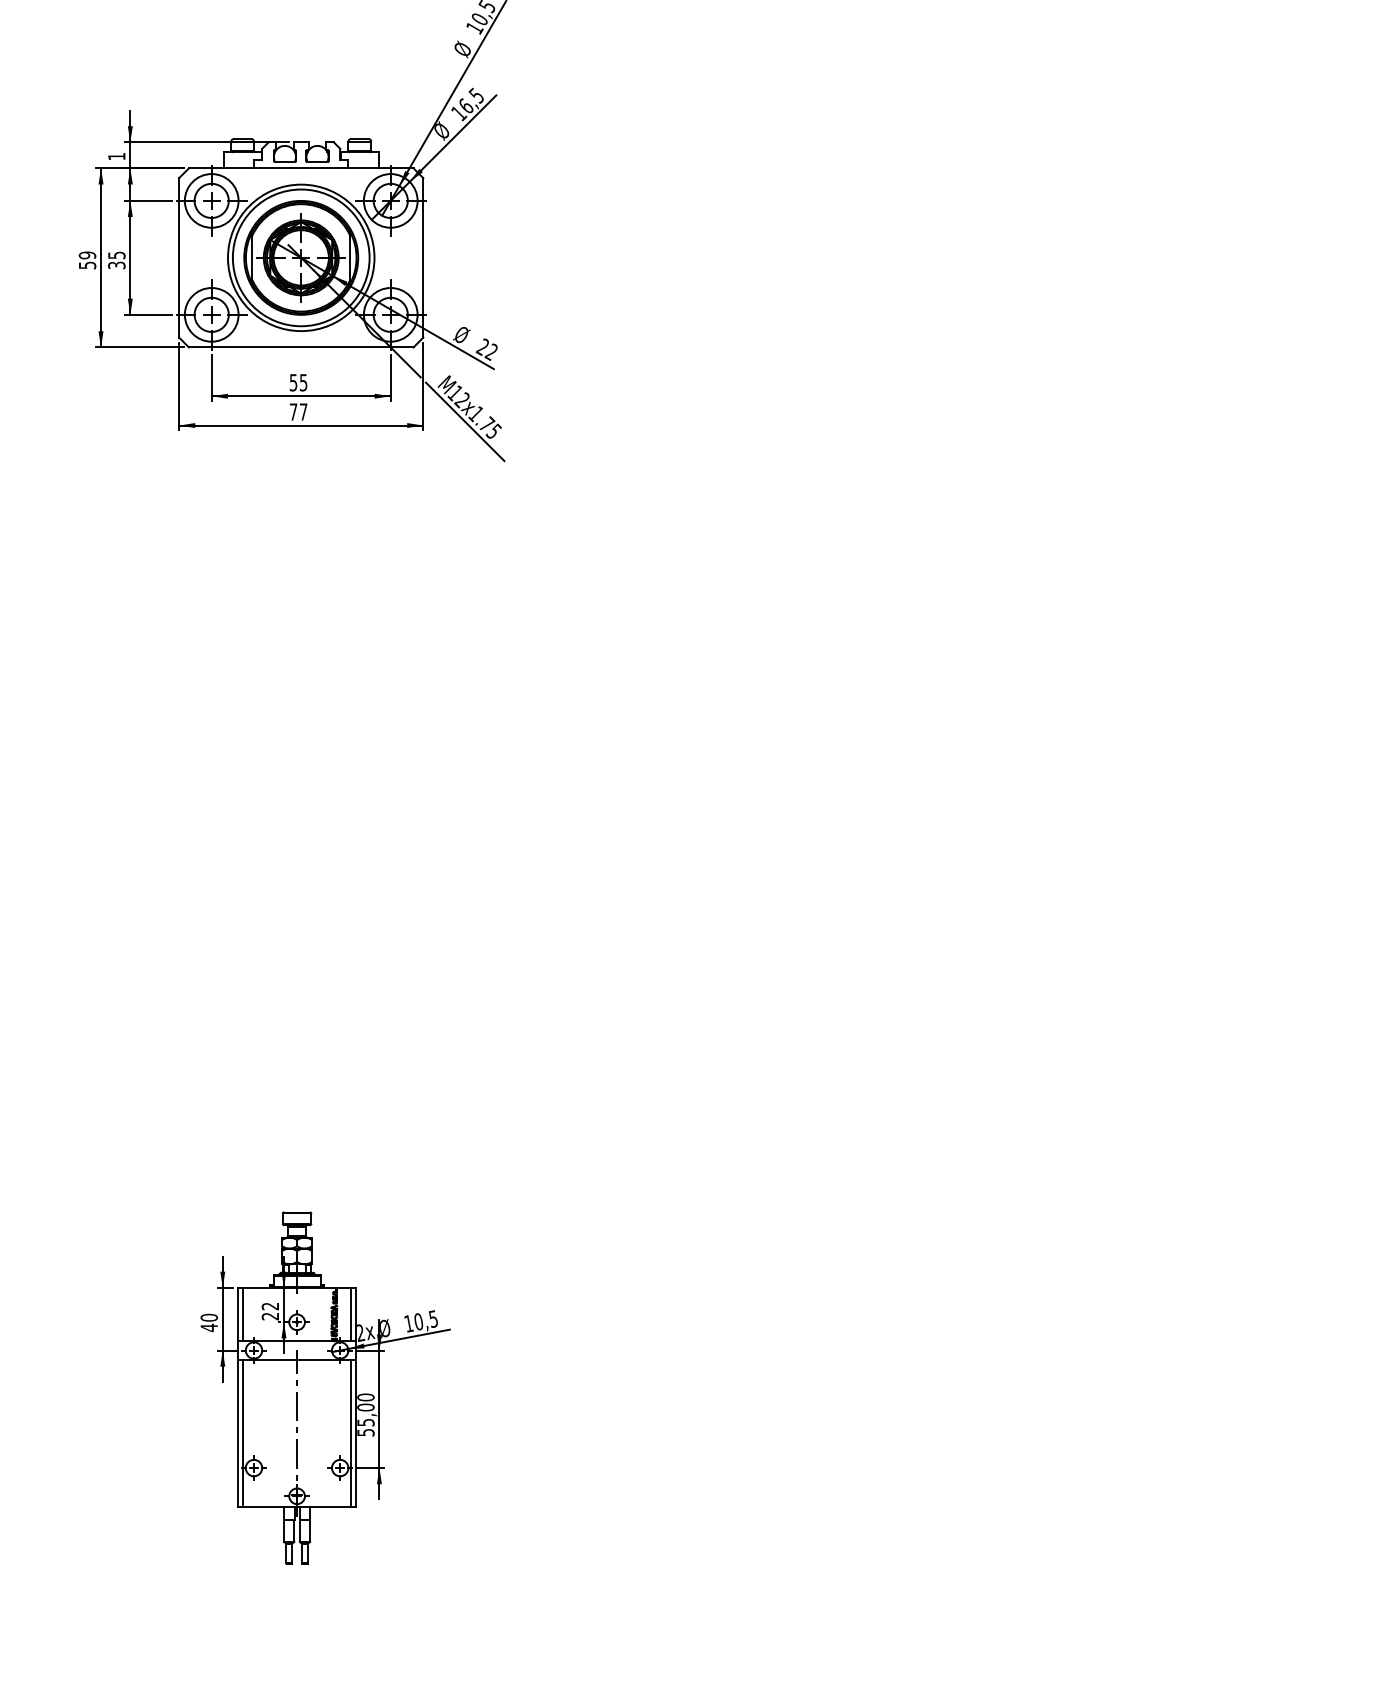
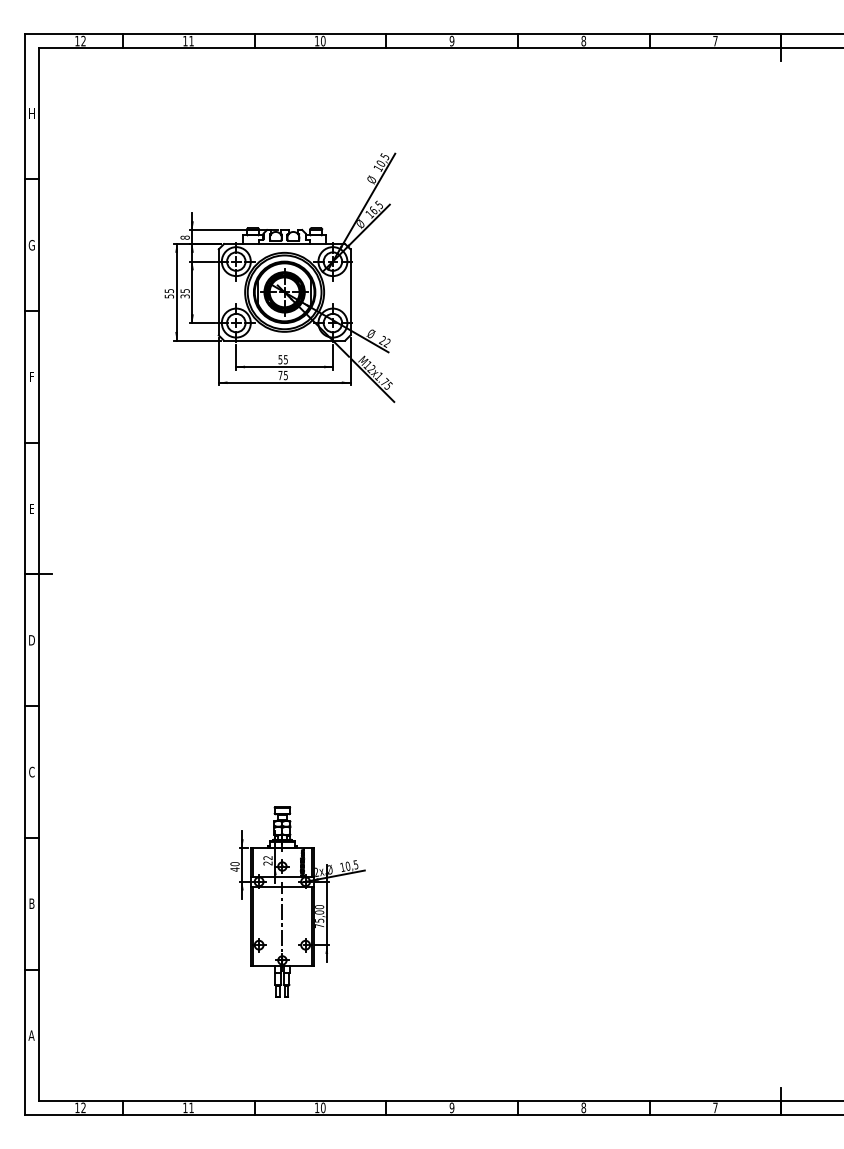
text: (115, 156) -> (184, 237), 1 -> 8
text: (85, 256) -> (168, 291), 59 -> 55
text: (302, 412) -> (285, 375), 77 -> 75
text: (365, 1433) -> (319, 926), 55,00 -> 75,00

